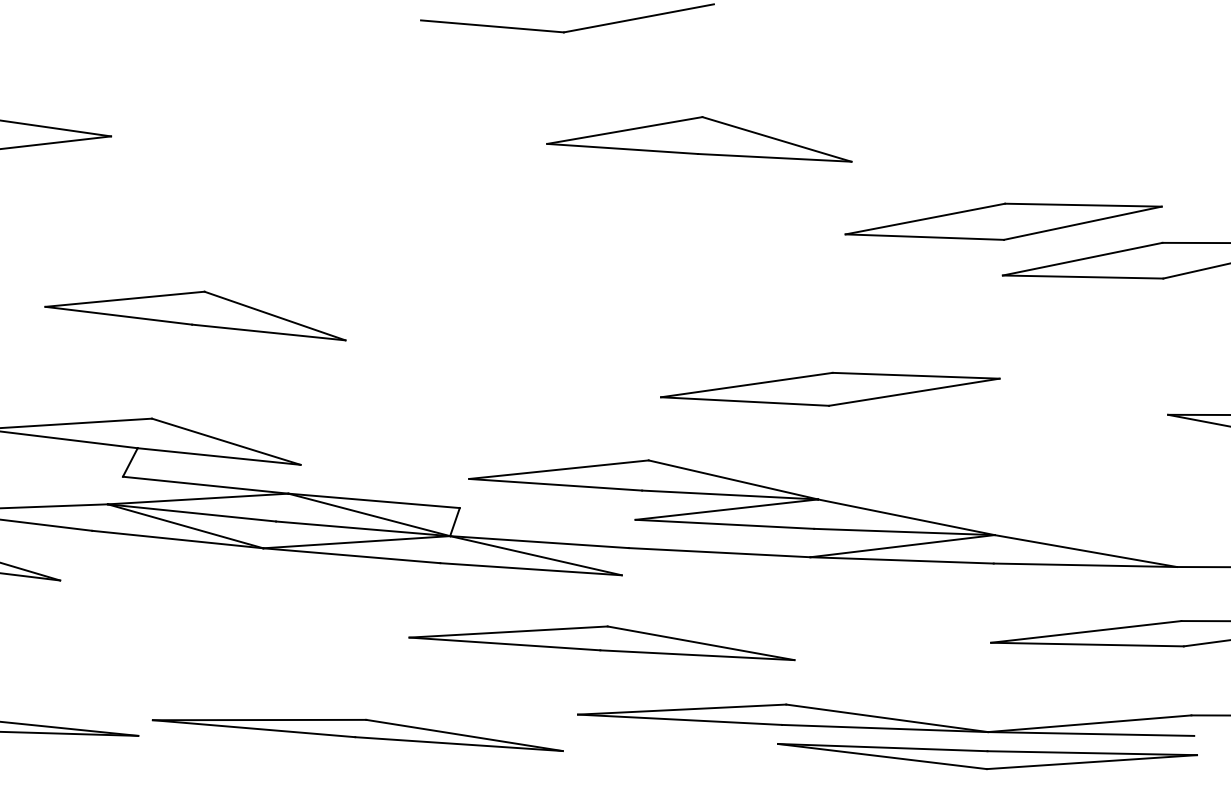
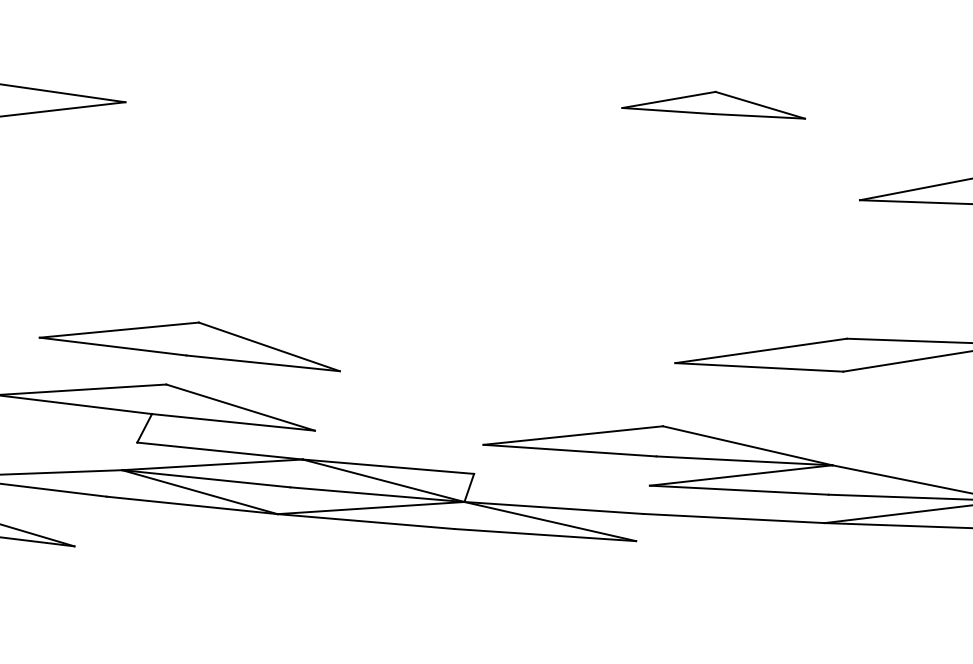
part: (699, 139) -> (713, 105), size x0.6
part: (195, 315) -> (189, 346), moved
part: (601, 643) -> (615, 609), removed

